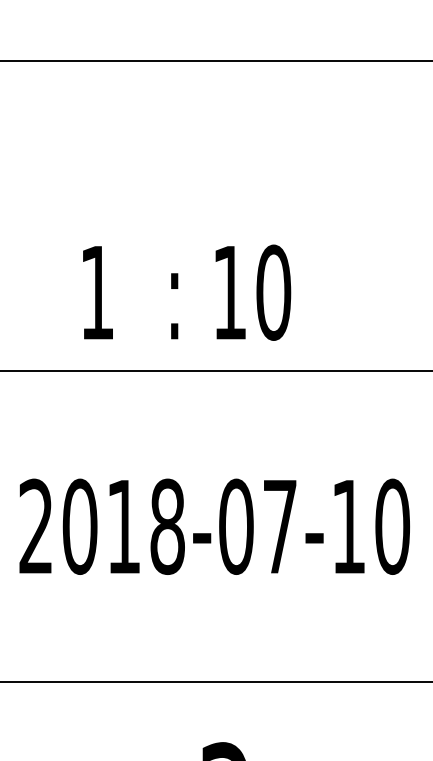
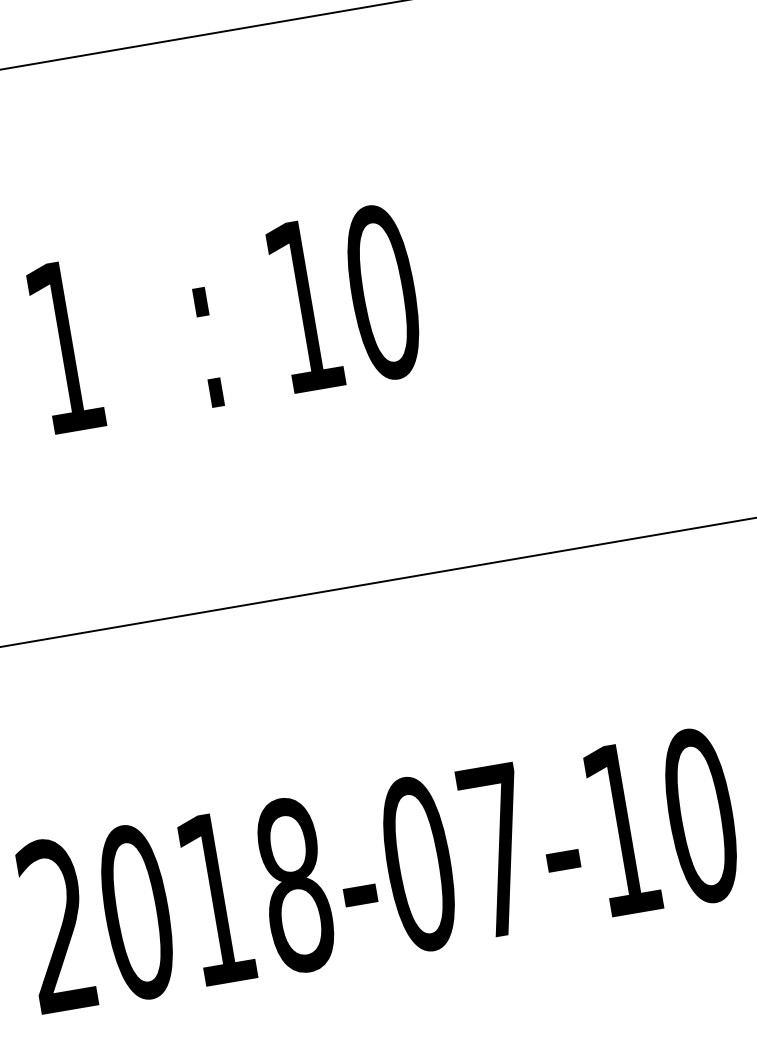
text: (187, 292) -> (227, 318), moved

